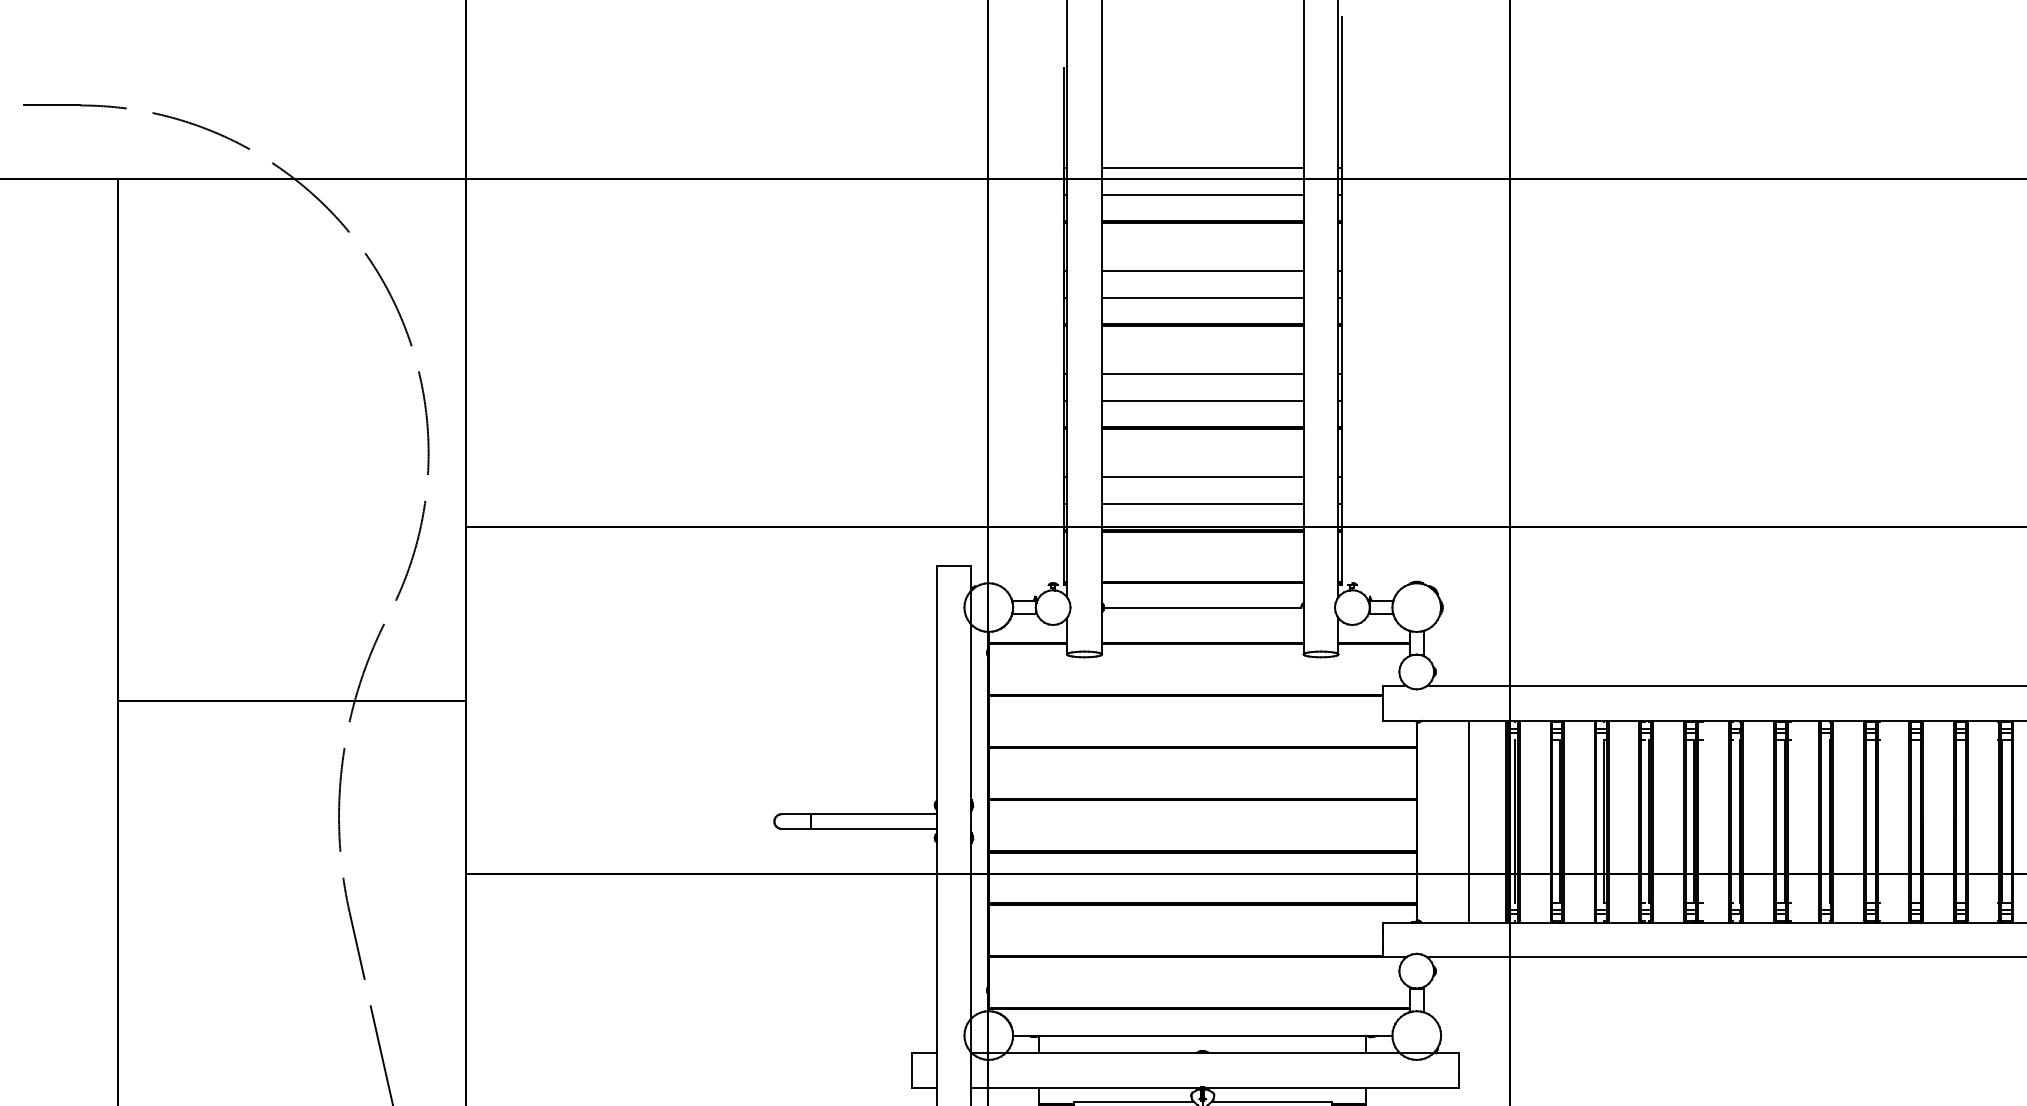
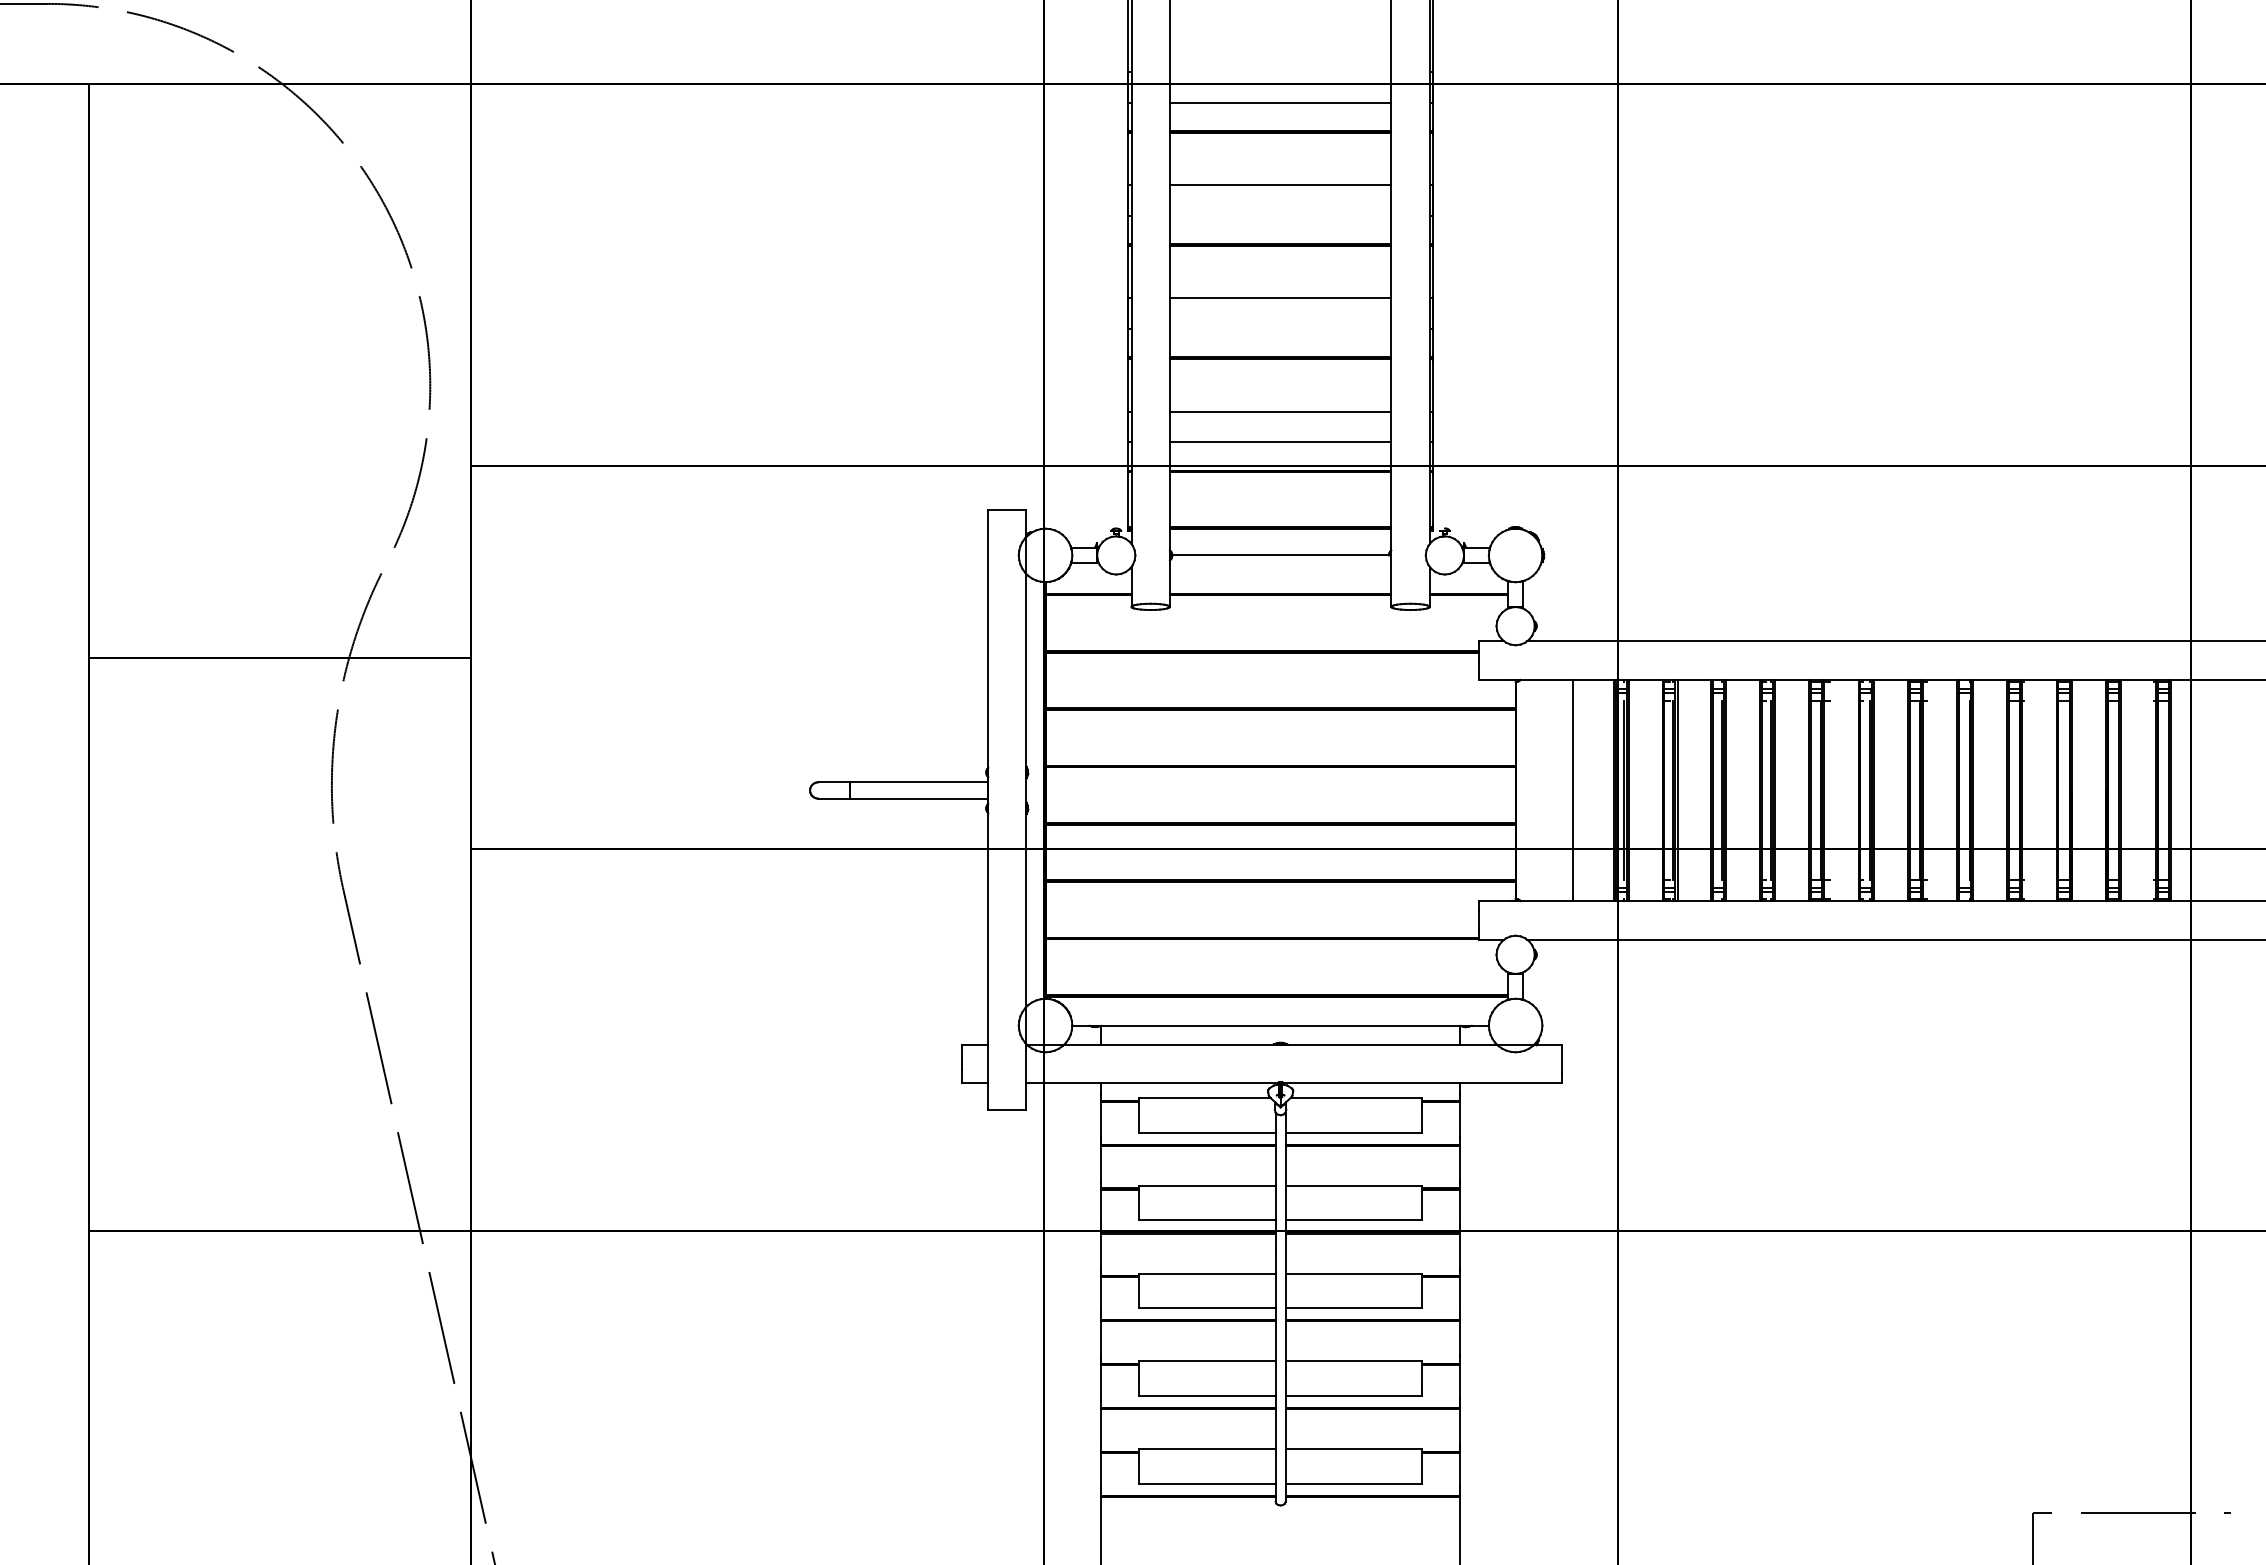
line: (1202, 167) -> (1280, 72), removed
line: (1202, 298) -> (1280, 215), removed
line: (1202, 400) -> (1280, 328), removed

